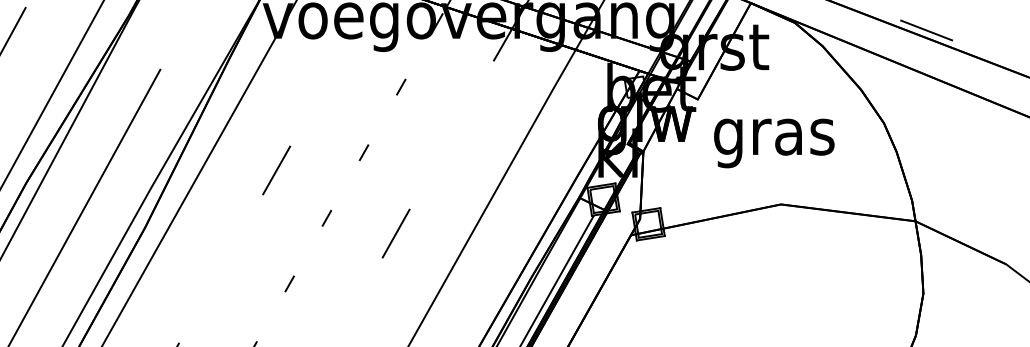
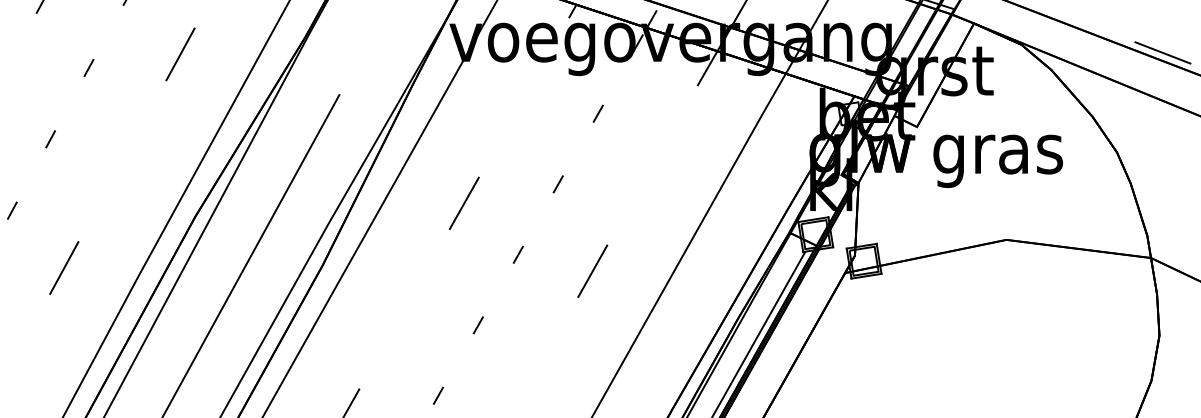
text: (773, 142) -> (997, 160), moved

